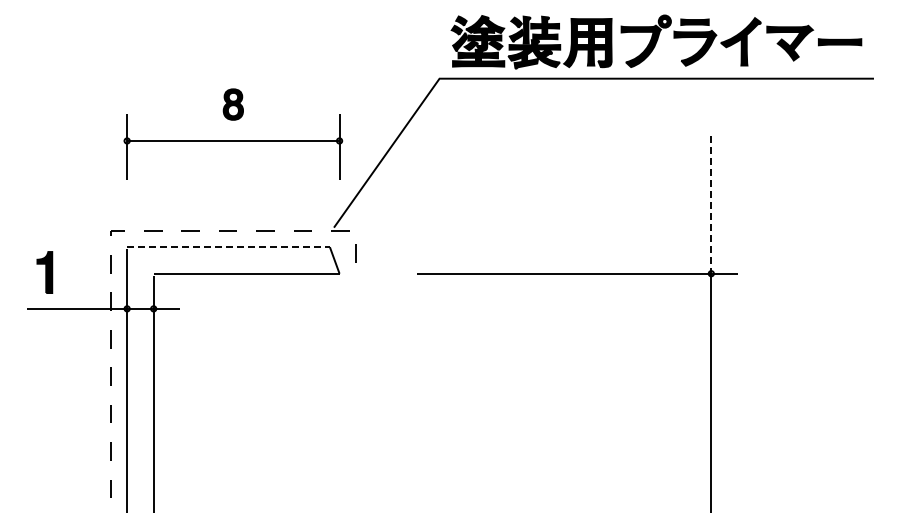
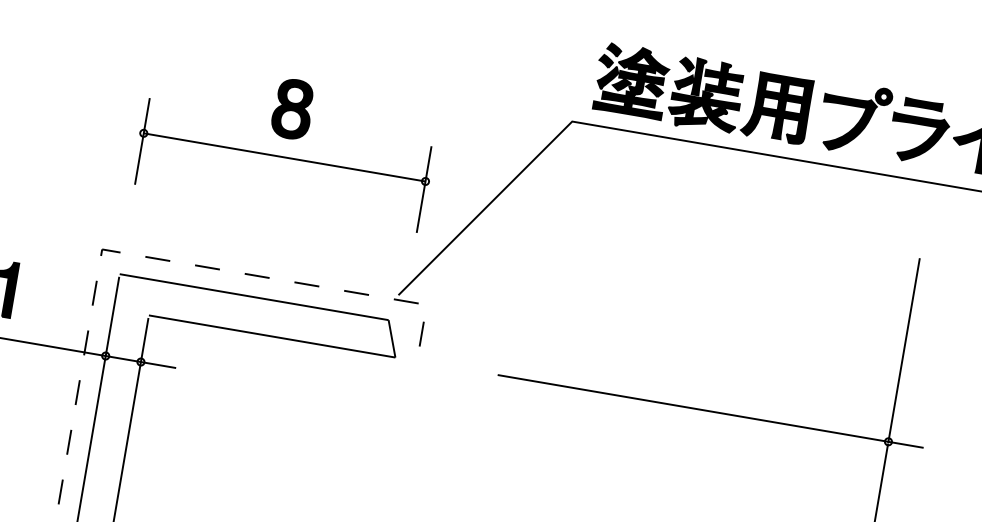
part: (233, 104) -> (293, 109), size x1.43
line: (711, 205) -> (904, 351), dashed -> solid
line: (229, 247) -> (255, 297), dashed -> solid

